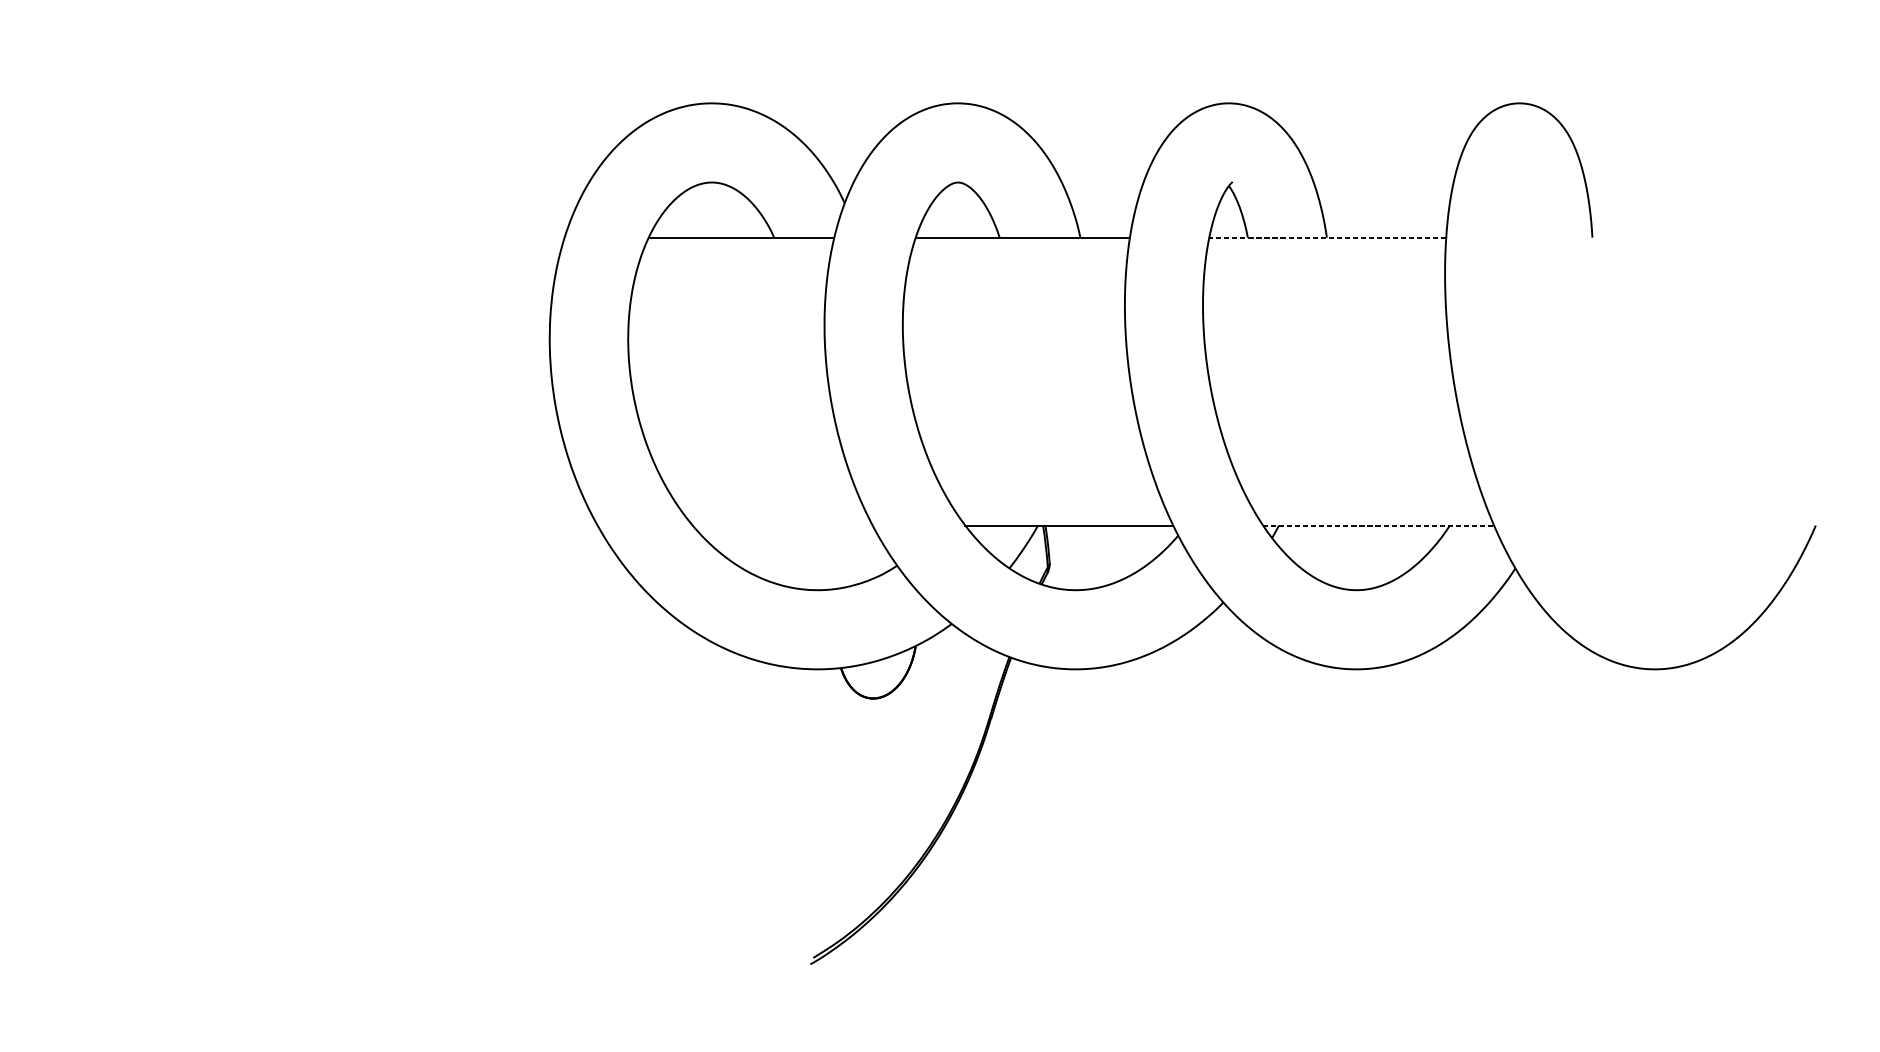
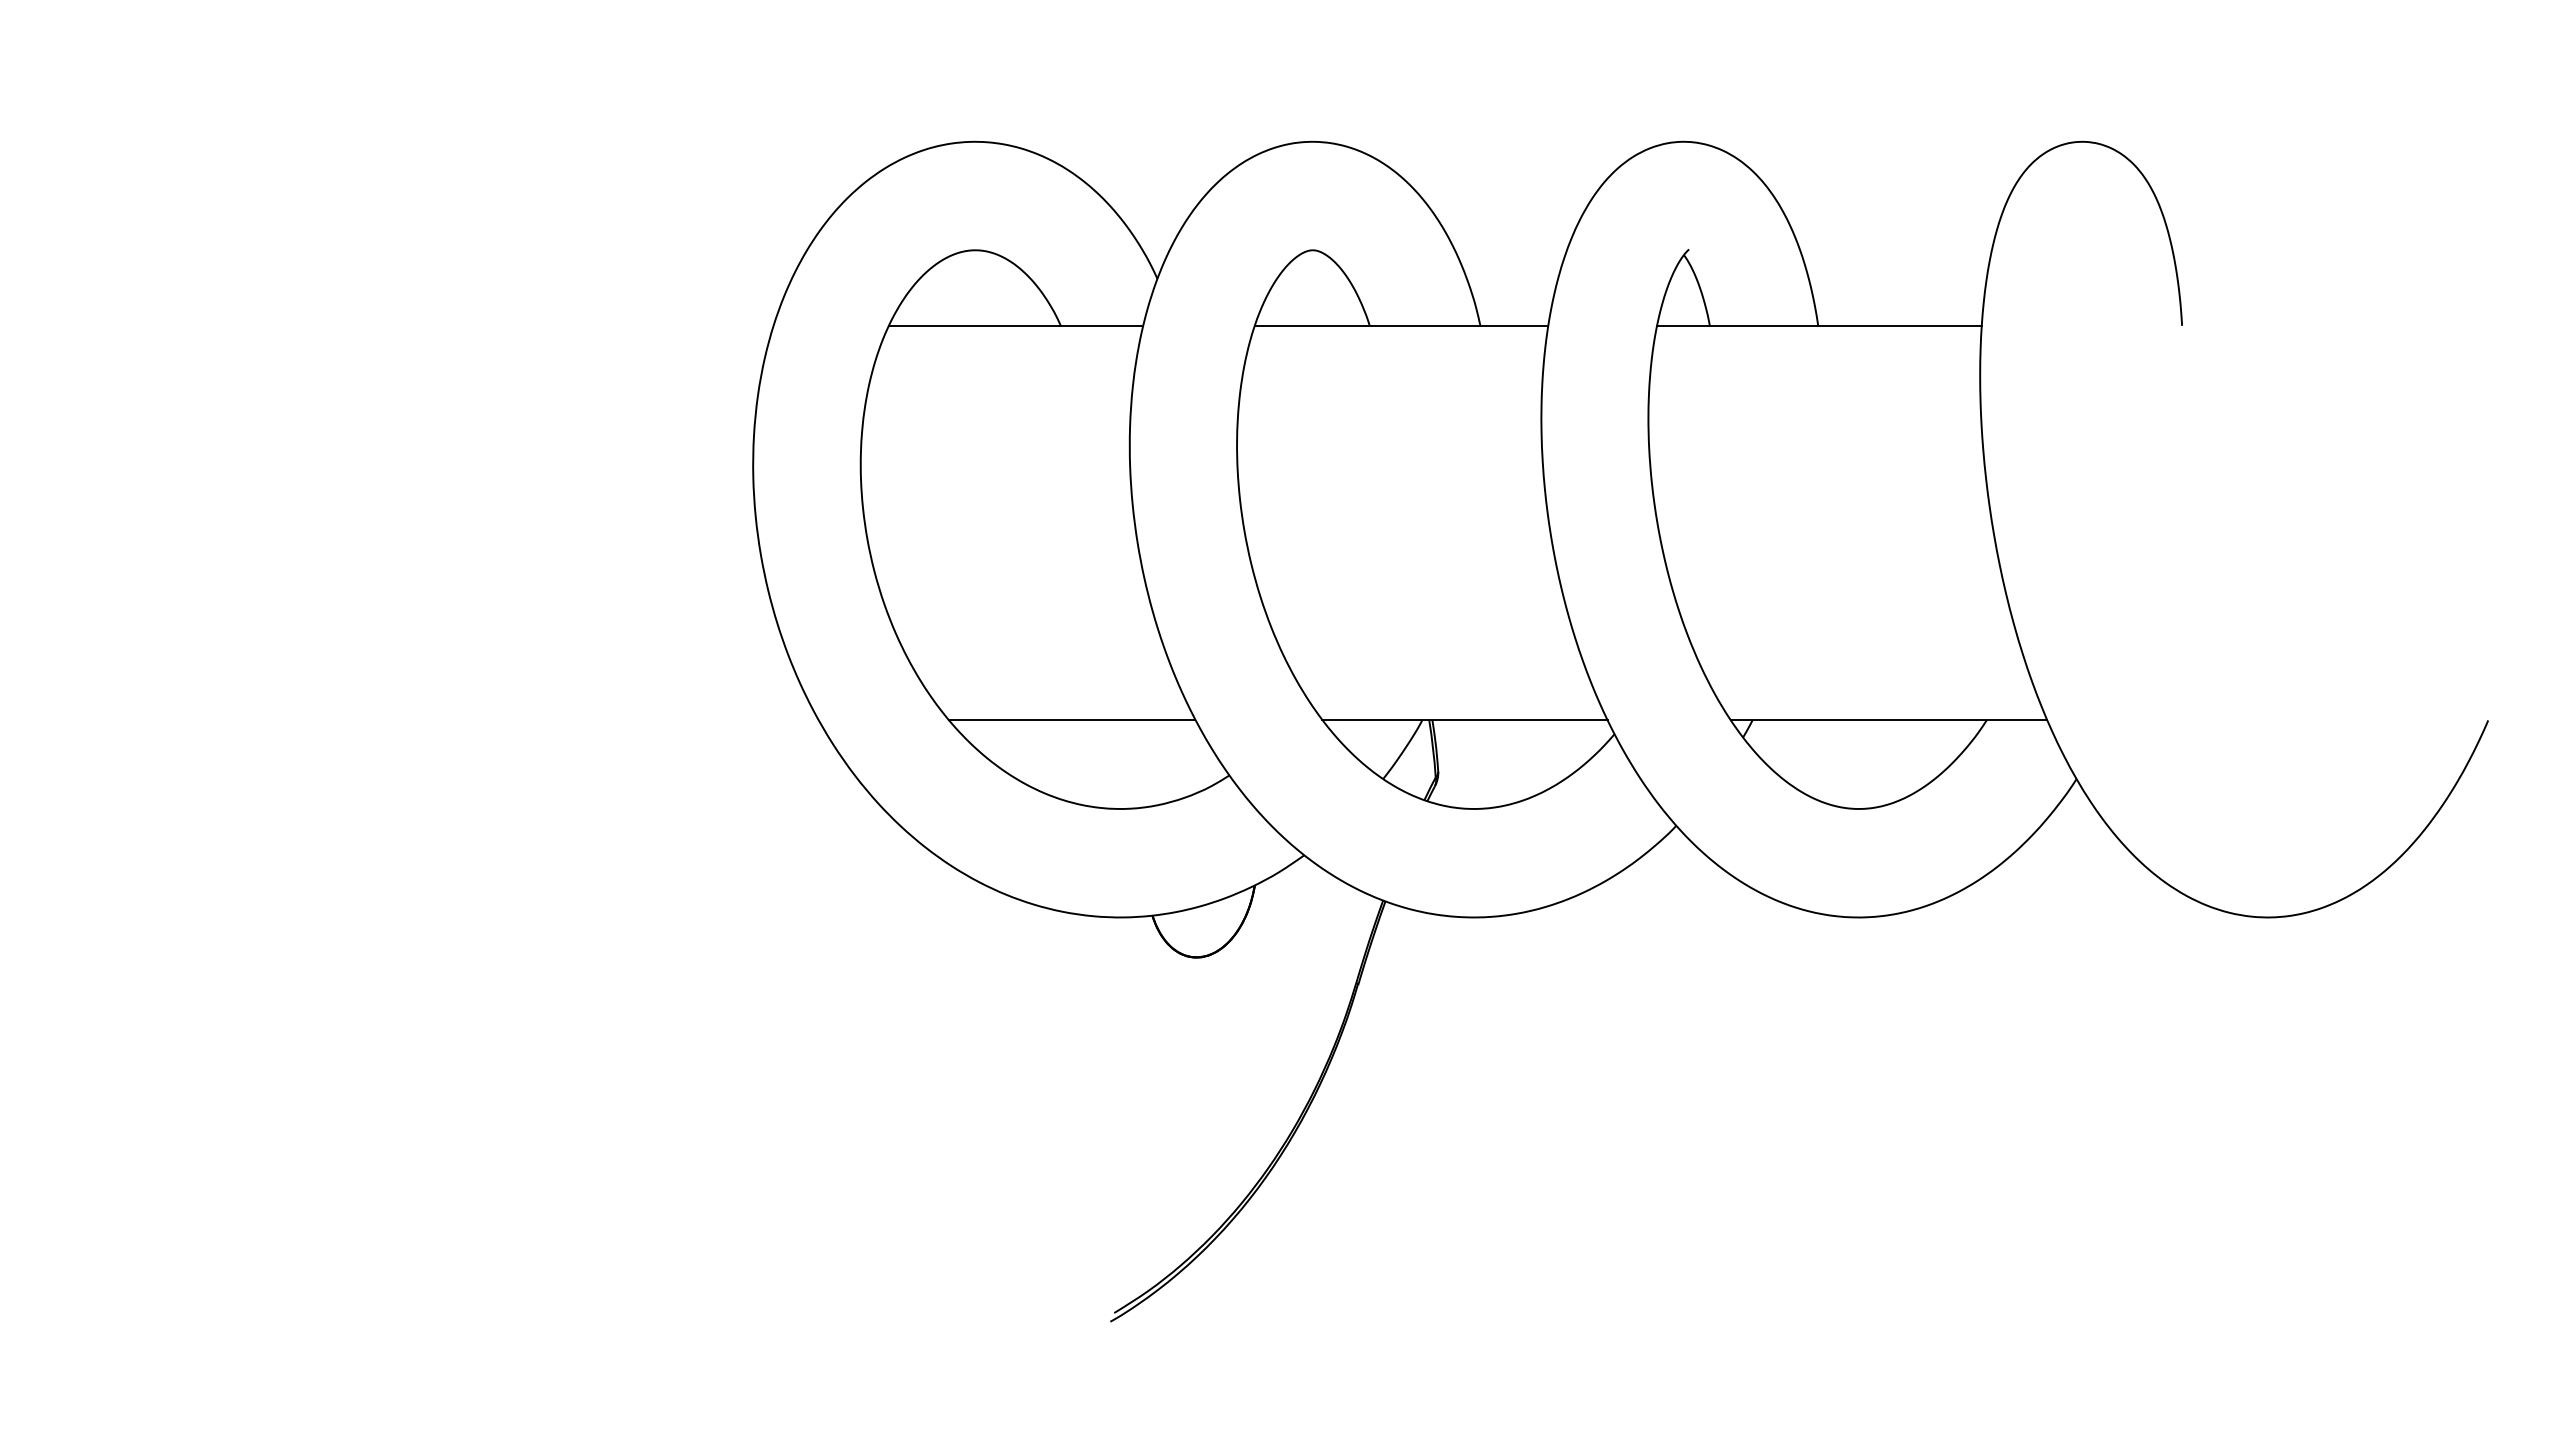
line: (1327, 237) -> (1818, 325), dashed -> solid
line: (782, 525) -> (1071, 720), added
line: (1378, 525) -> (1889, 720), dashed -> solid

